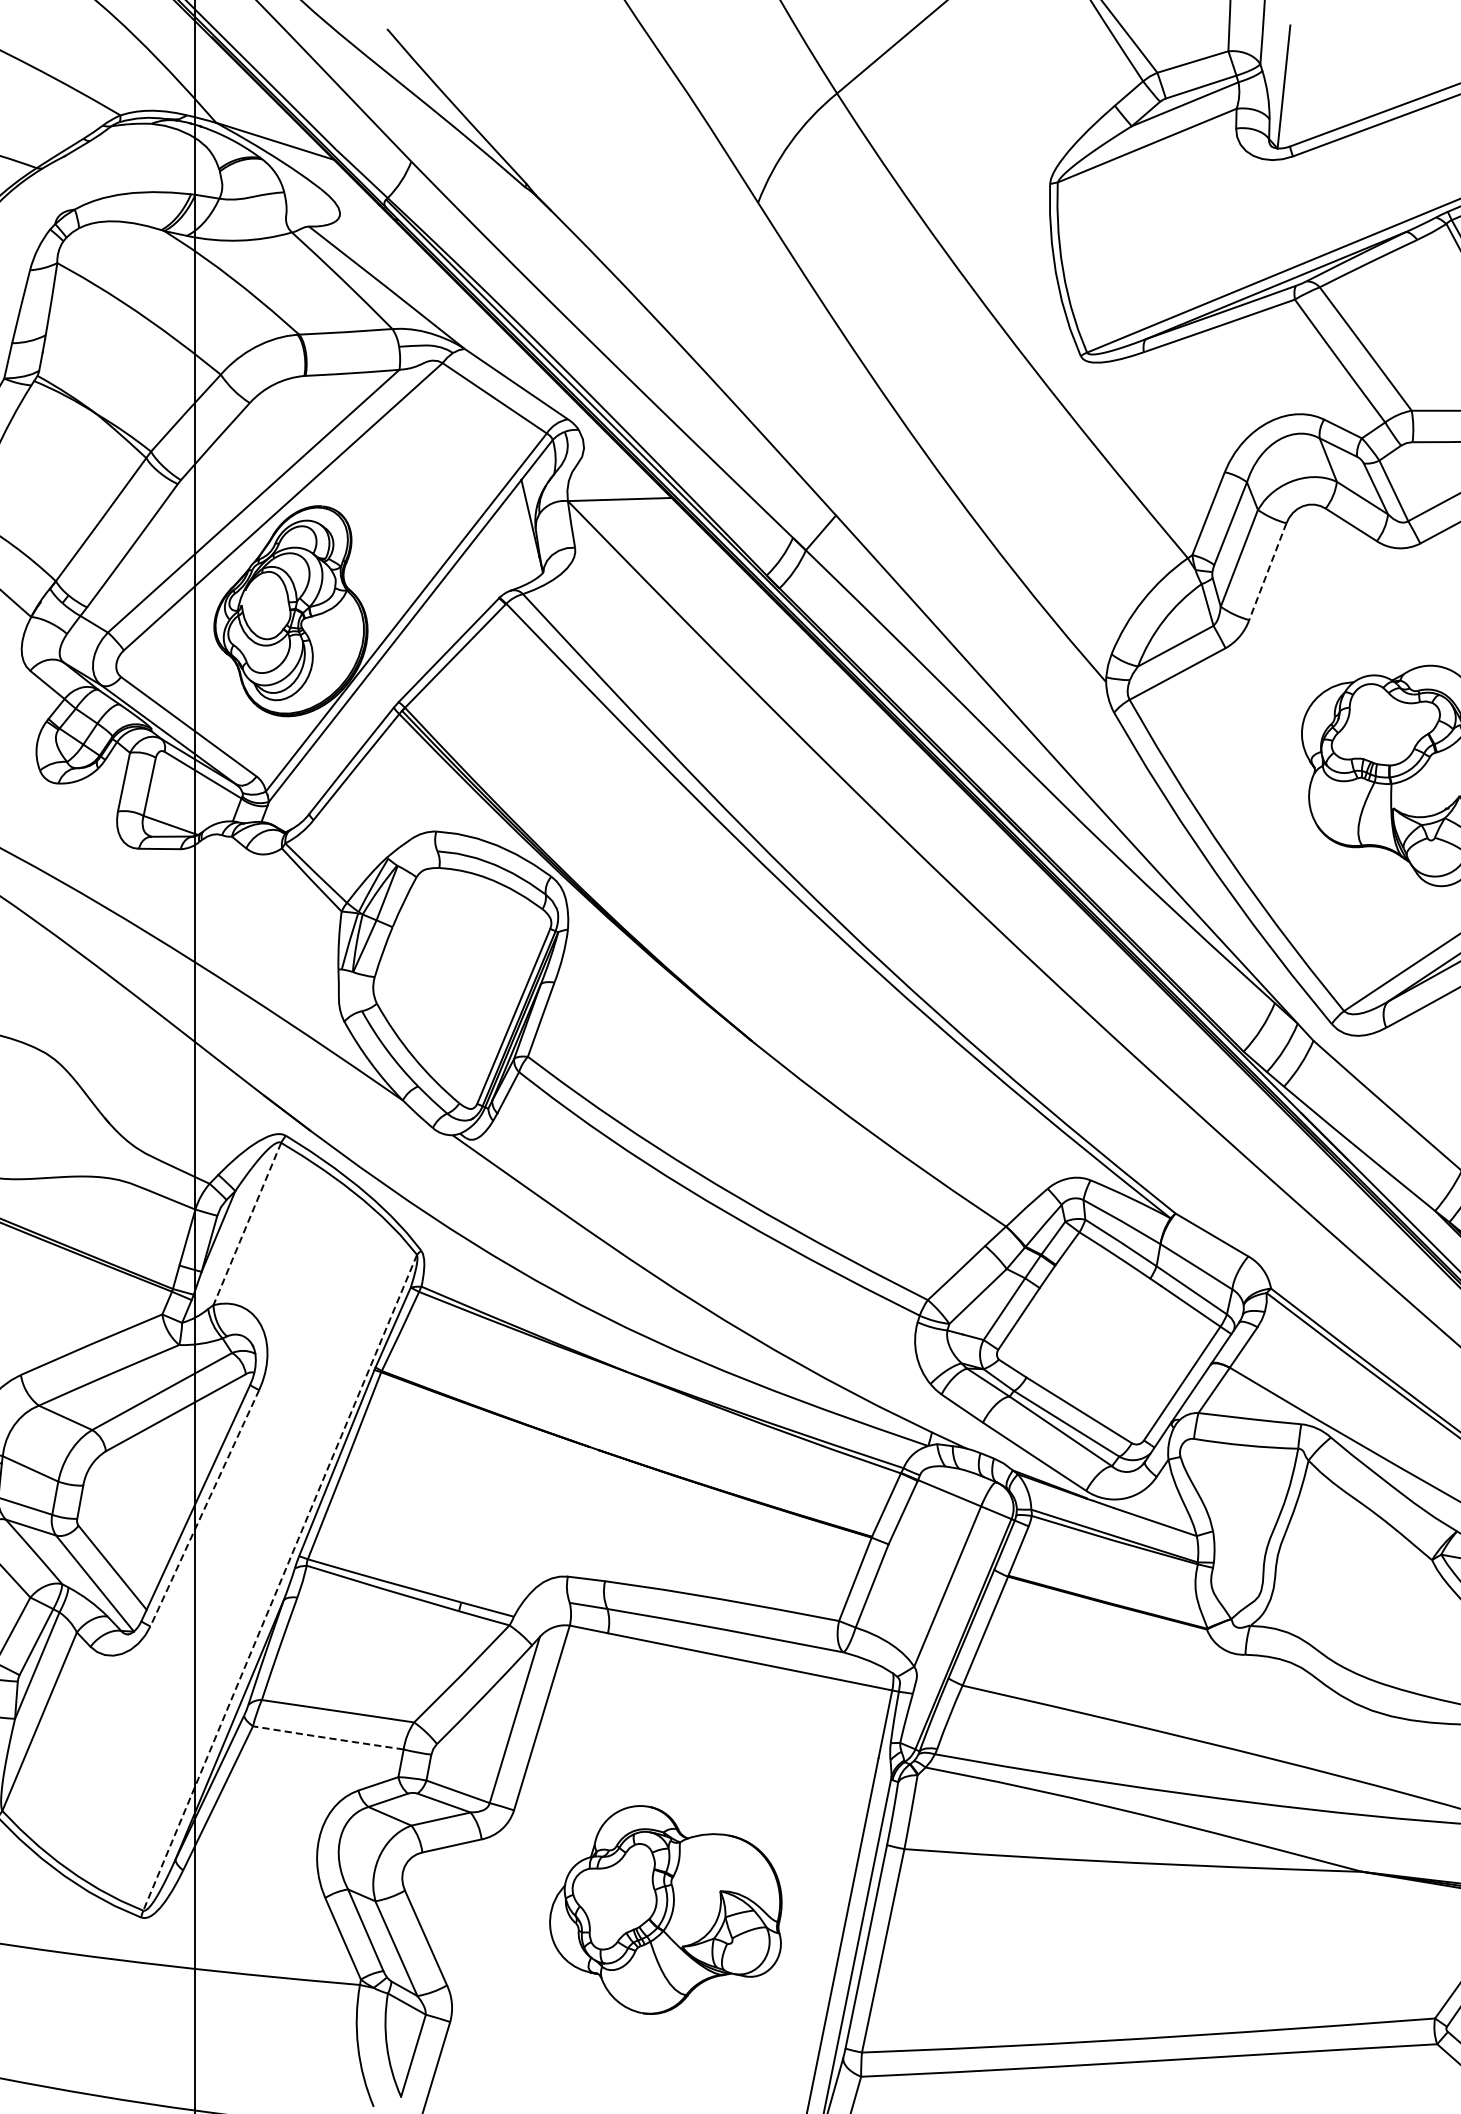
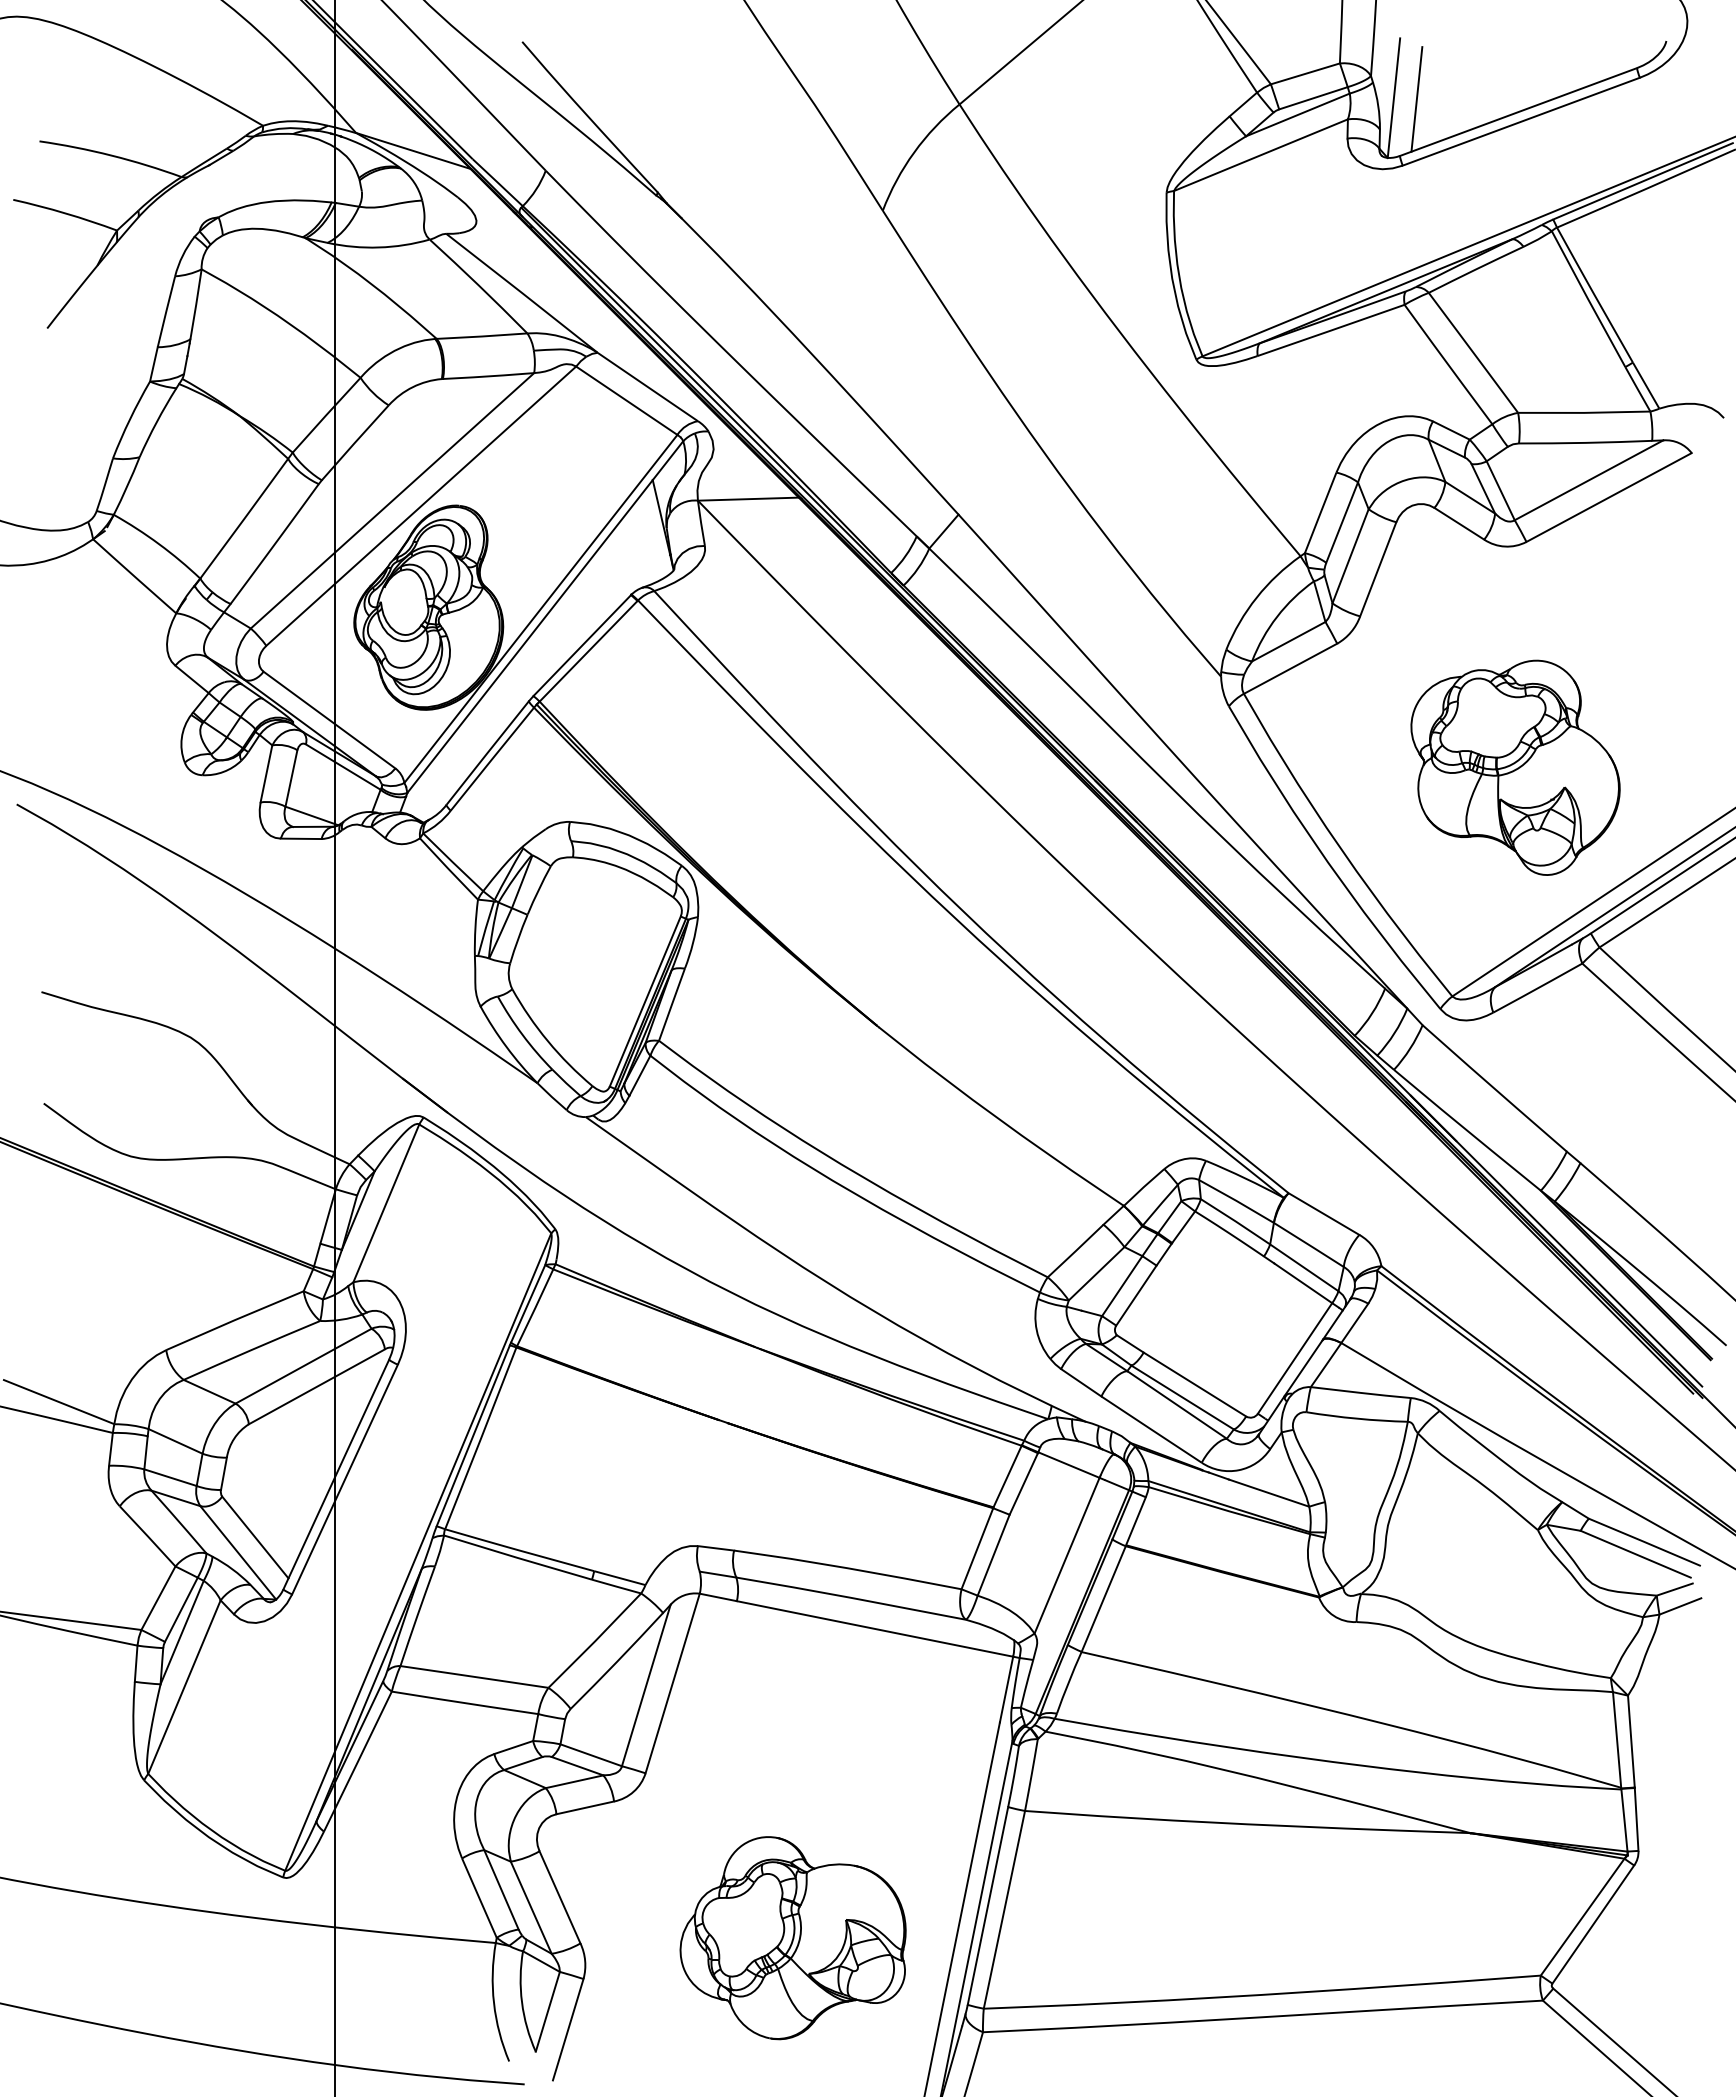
line: (1307, 88) -> (1416, 99), added
line: (1268, 571) -> (1378, 569), dashed -> solid
line: (247, 1224) -> (386, 1203), dashed -> solid
line: (204, 1508) -> (344, 1479), dashed -> solid
line: (280, 1583) -> (418, 1552), dashed -> solid
line: (328, 1738) -> (465, 1703), dashed -> solid
part: (665, 1910) -> (792, 1938), moved

